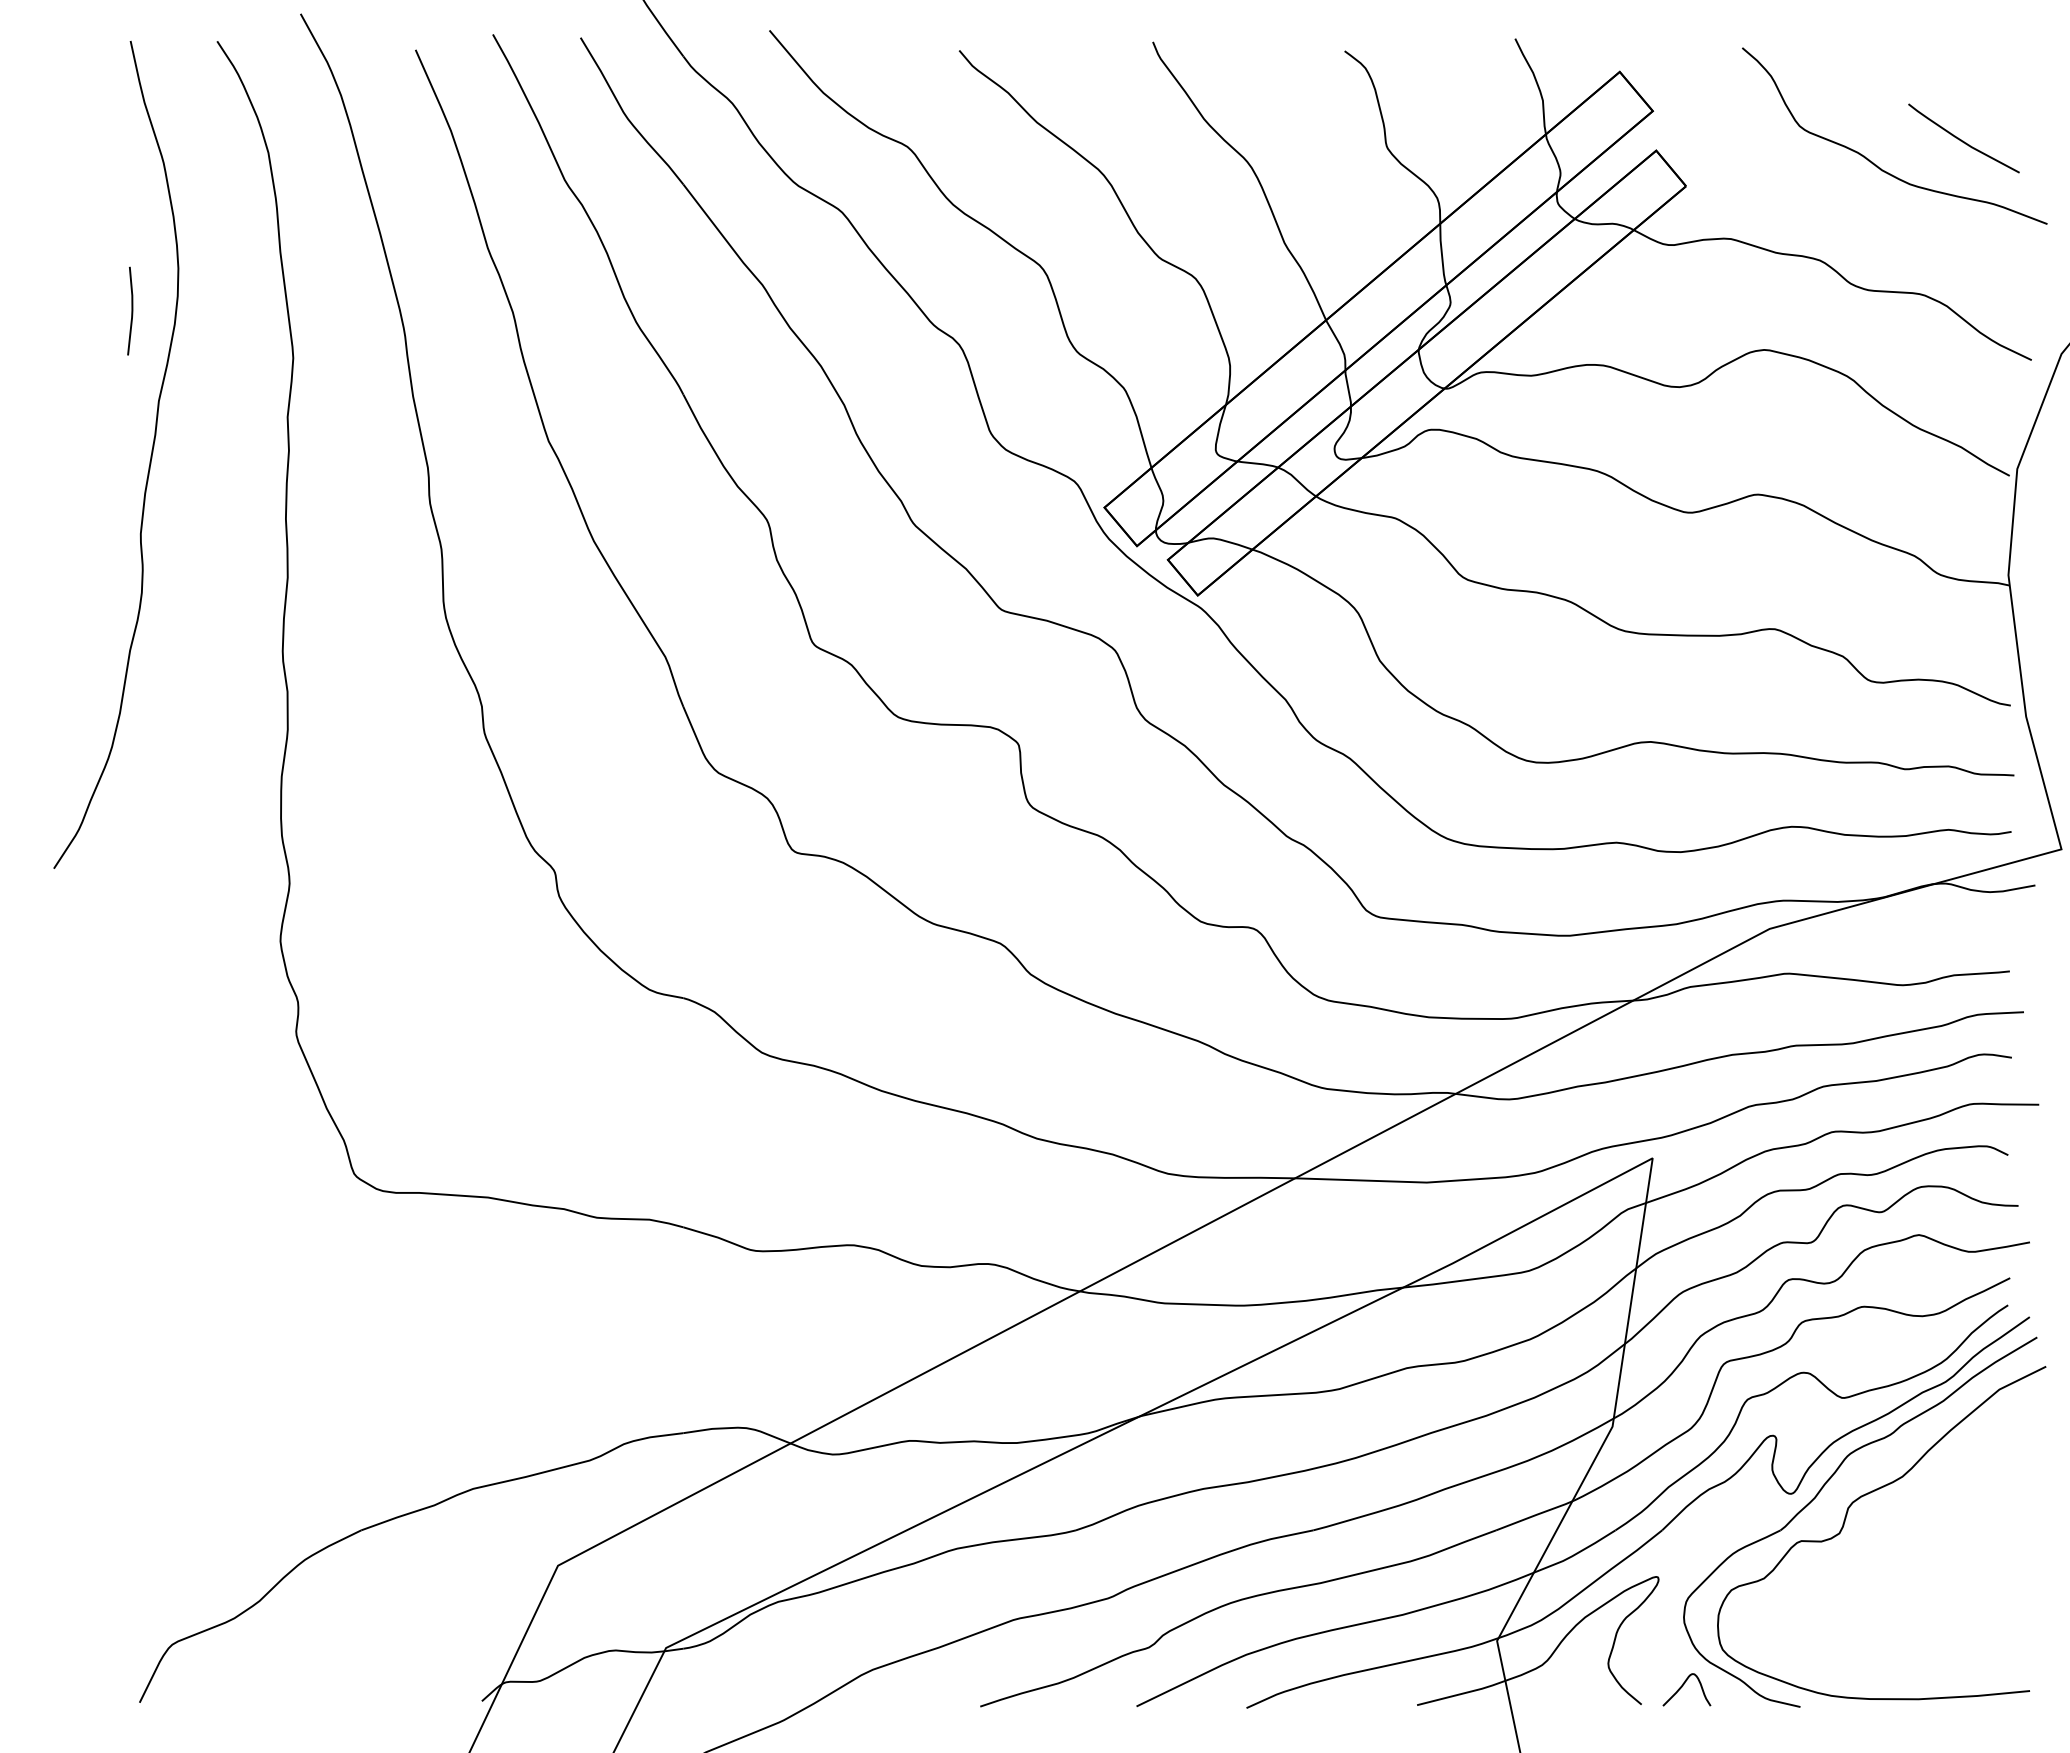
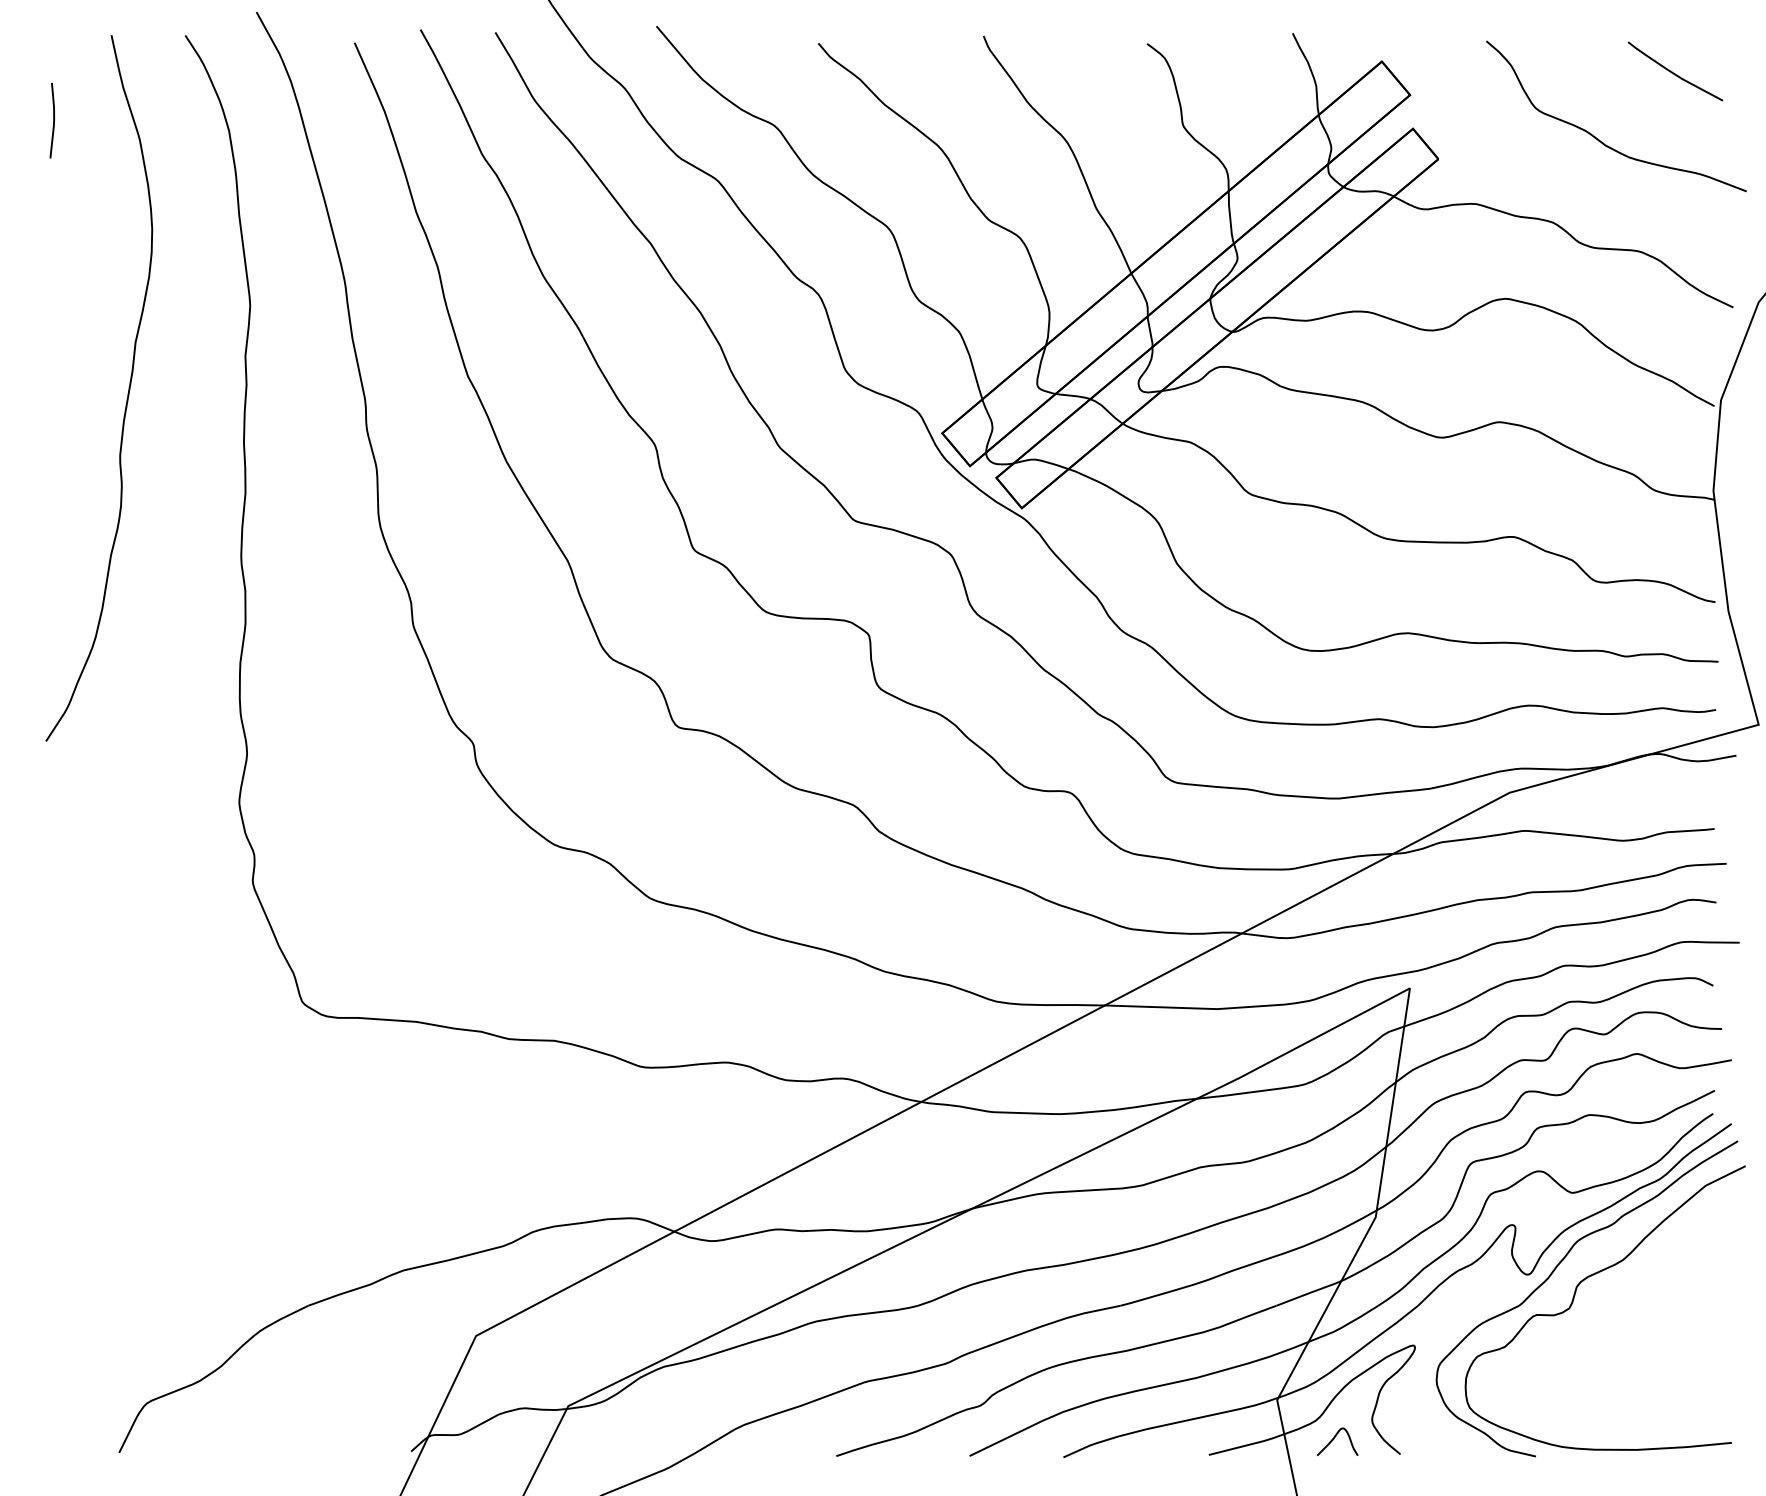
curve: (1963, 140) -> (1675, 73), moved
line: (131, 310) -> (53, 120), moved
curve: (1682, 1687) -> (1333, 1439), moved

